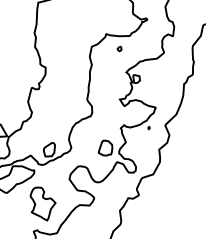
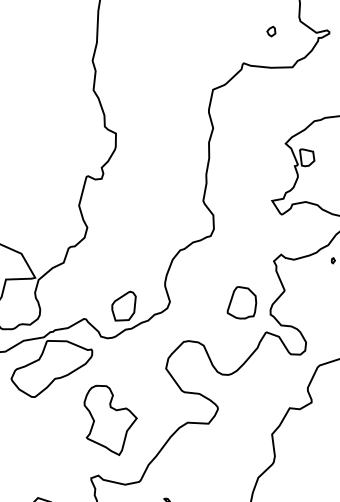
part: (119, 48) -> (271, 30), moved

